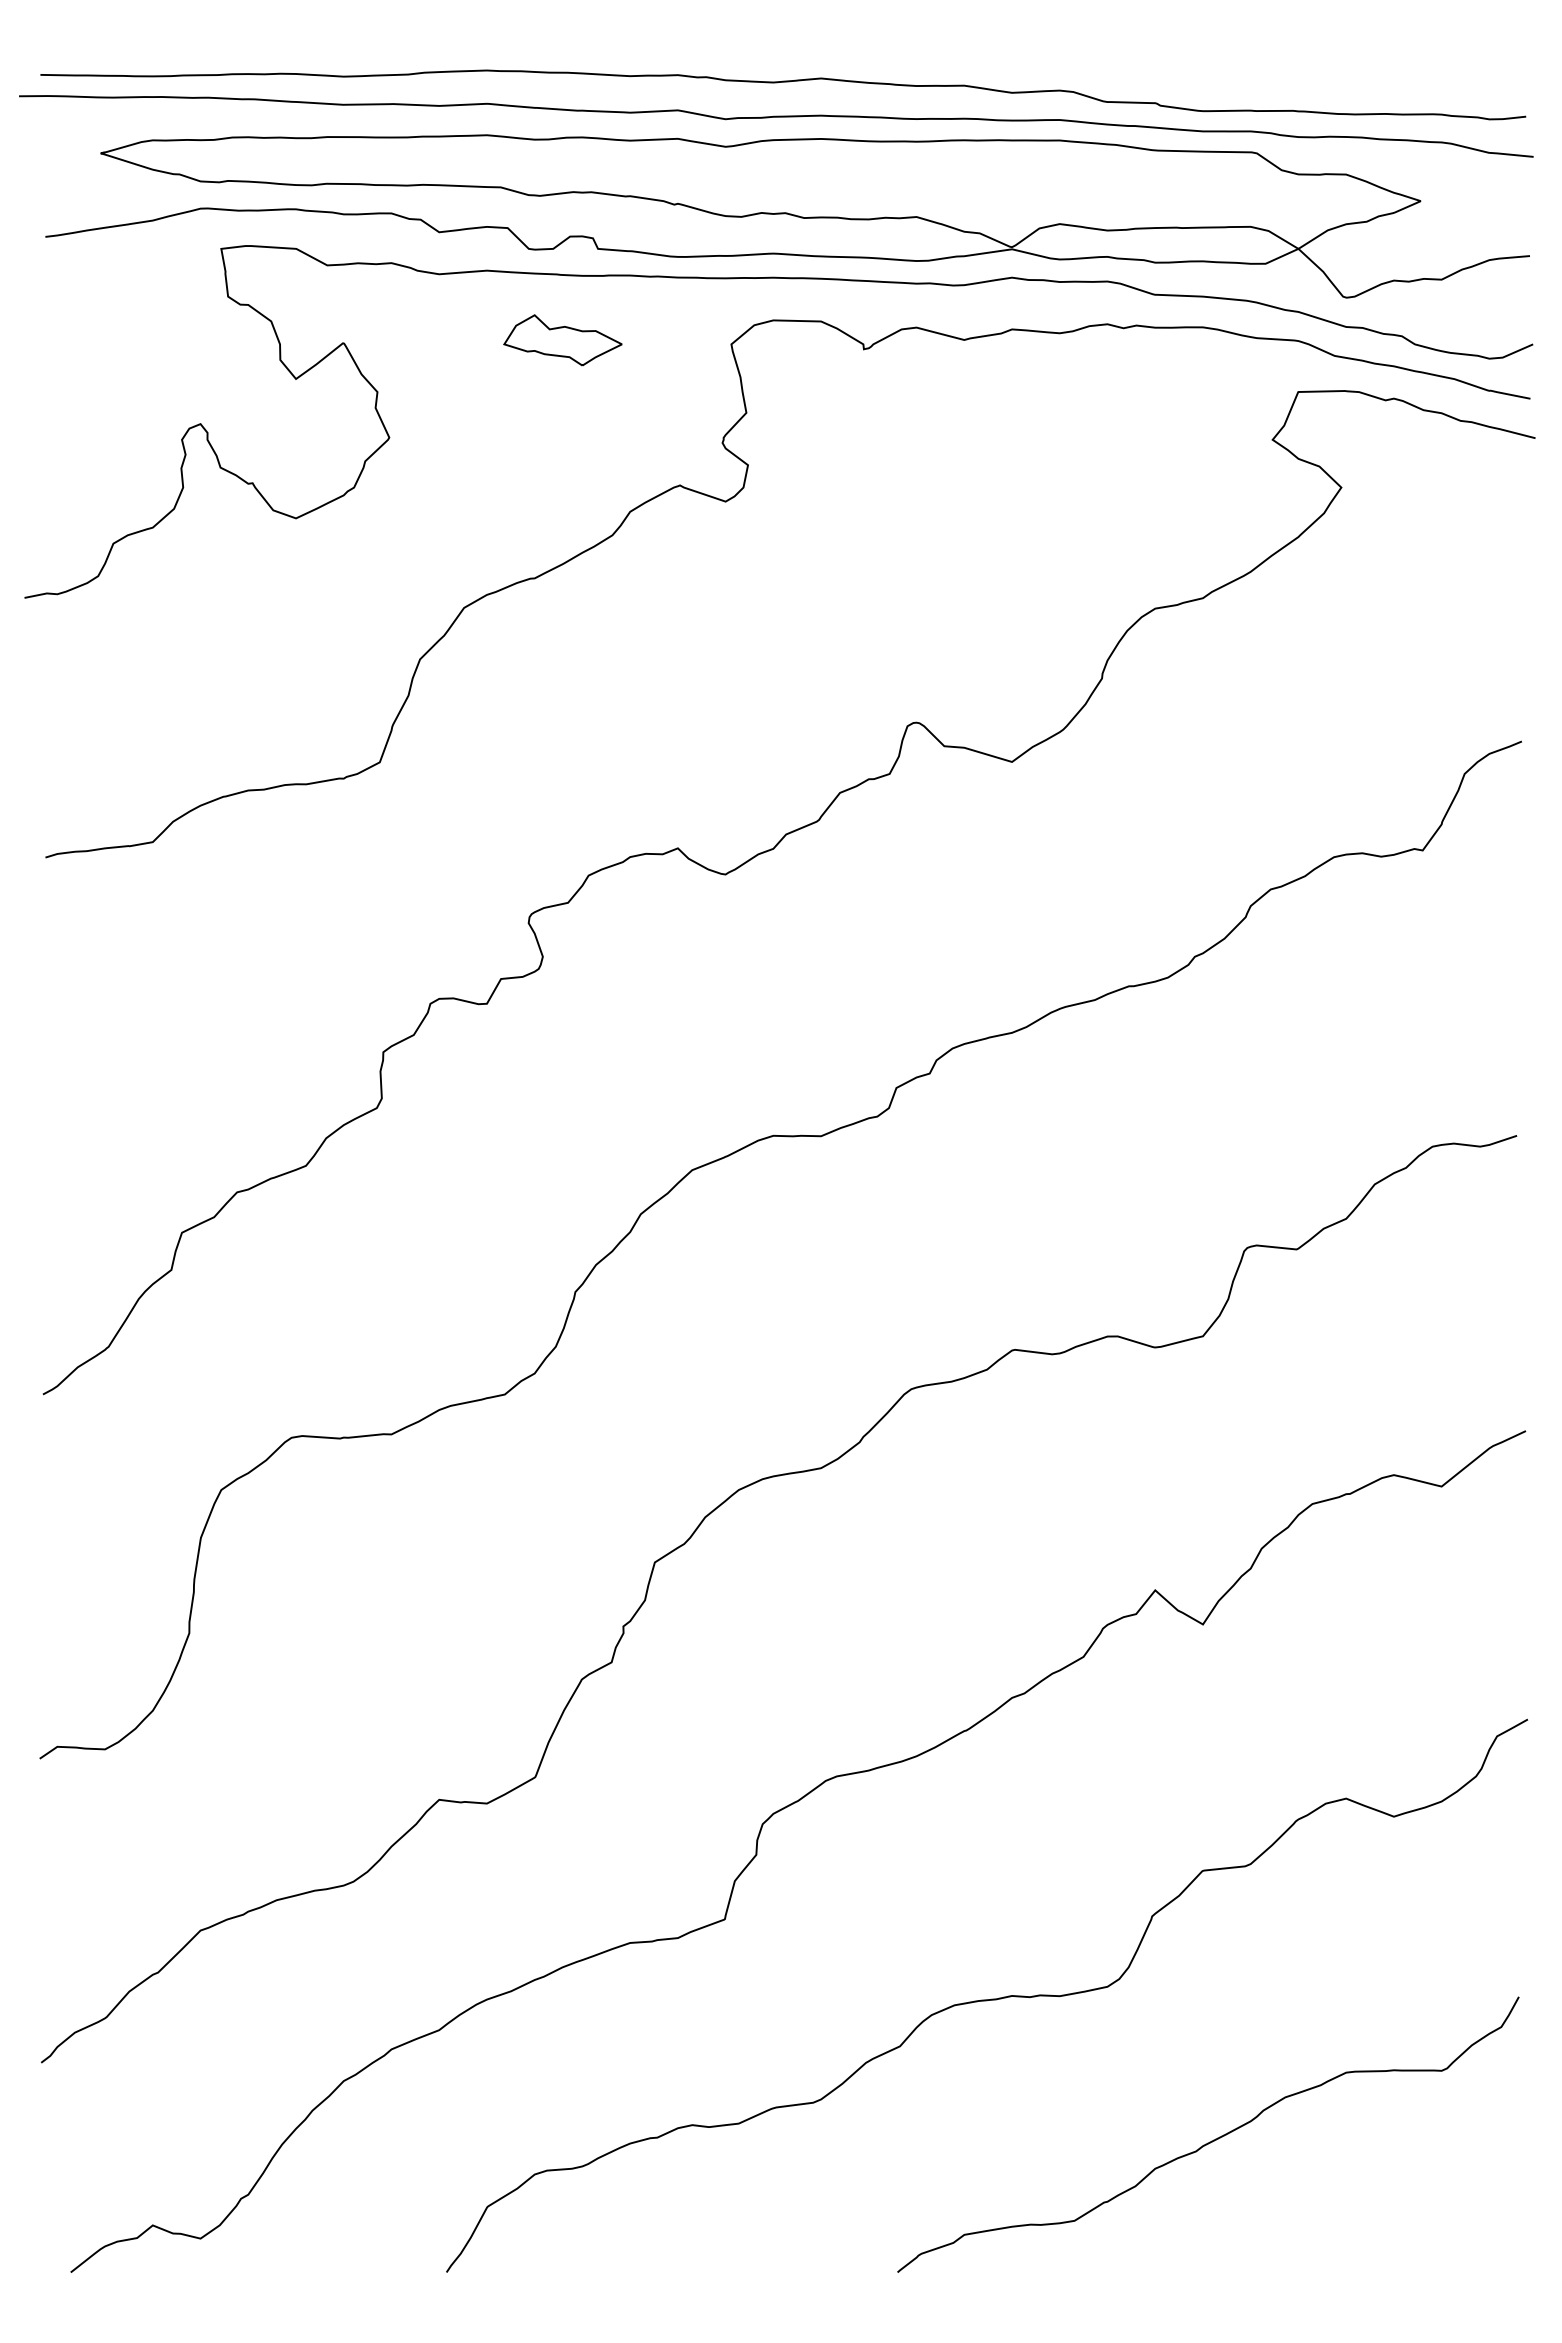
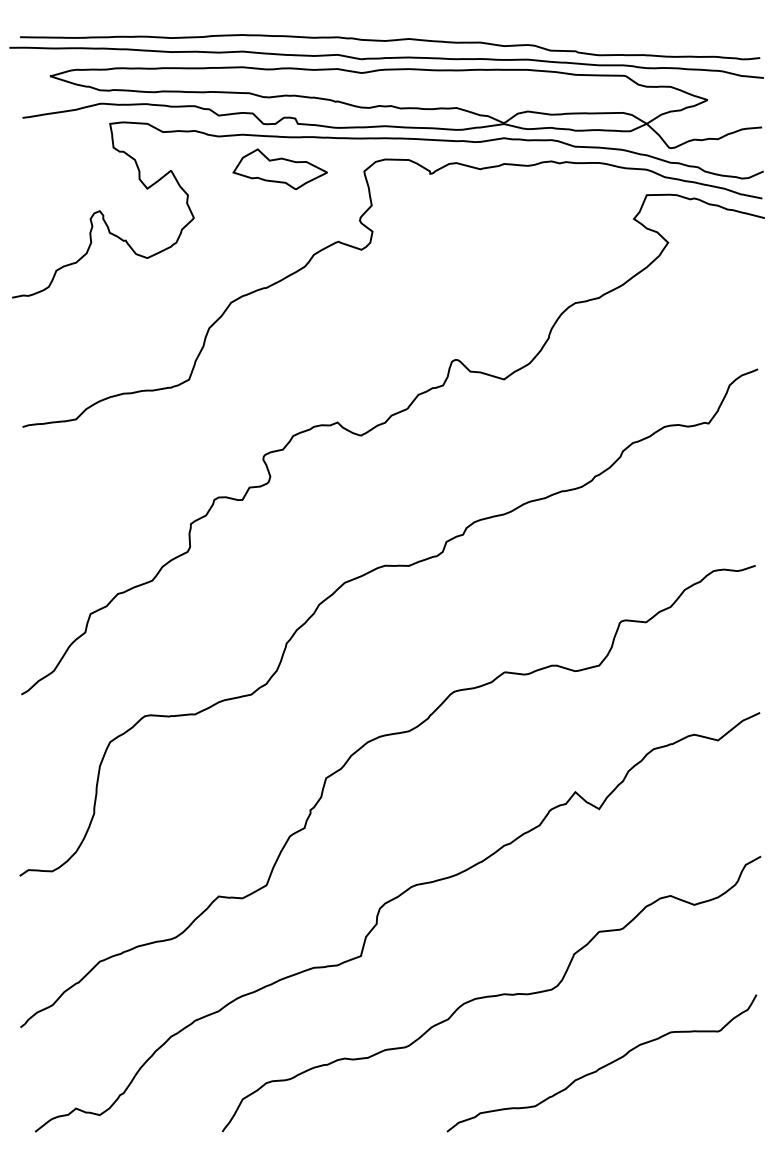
part: (563, 340) -> (280, 169), size x1.6

